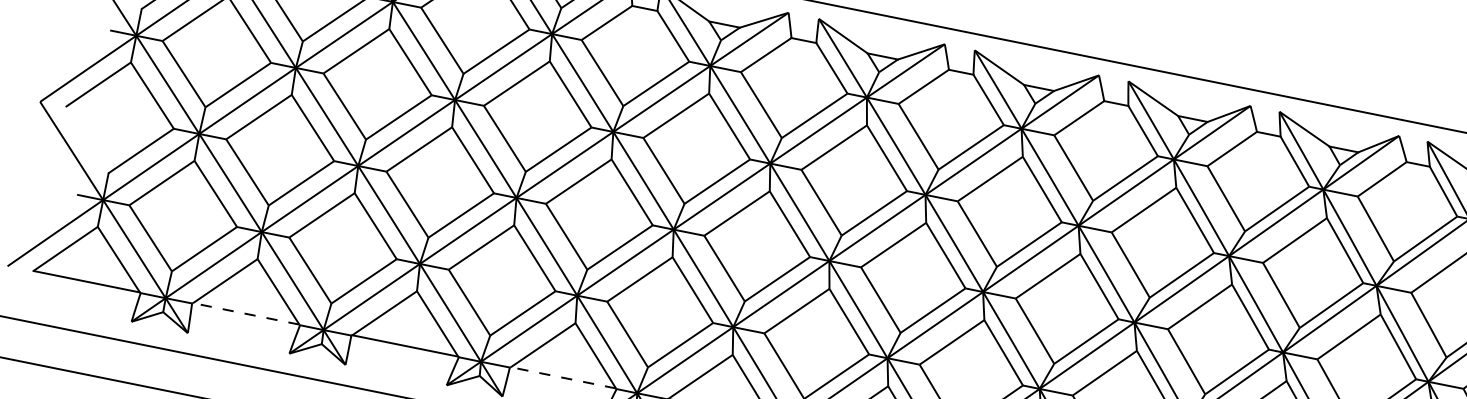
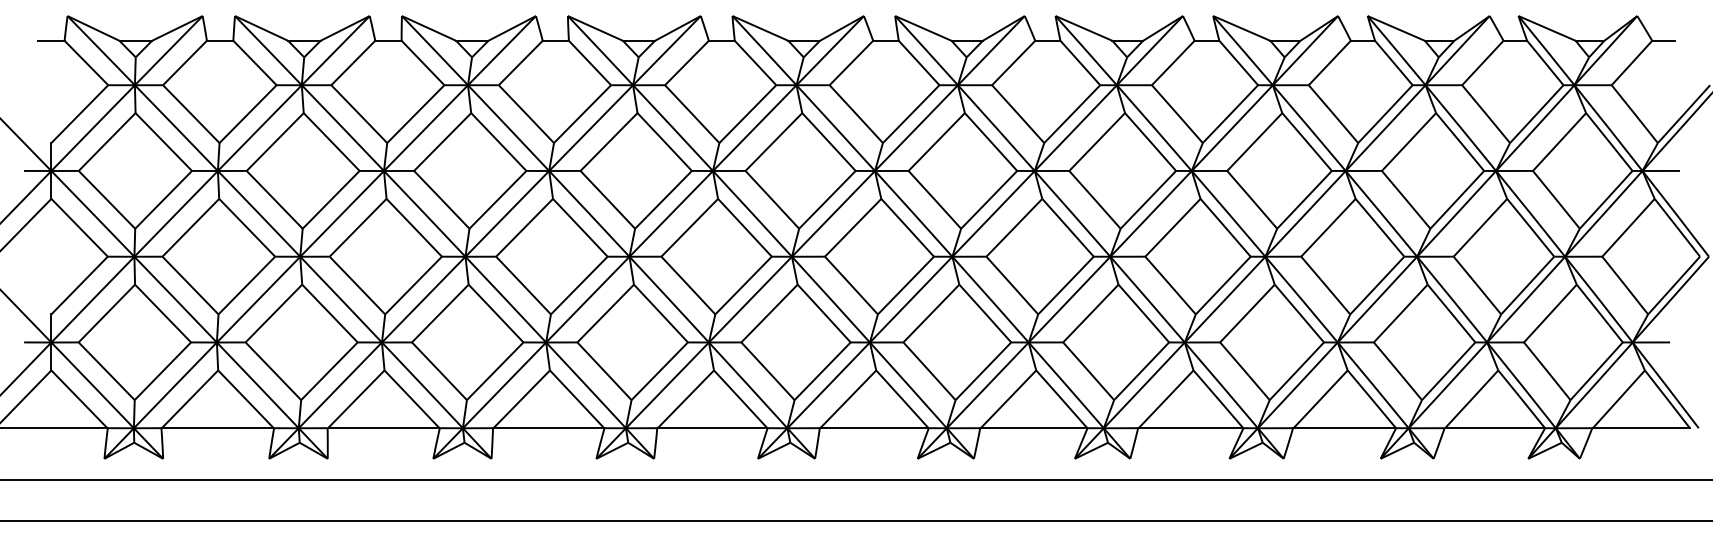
line: (245, 313) -> (217, 427), dashed -> solid
line: (563, 377) -> (548, 427), dashed -> solid

